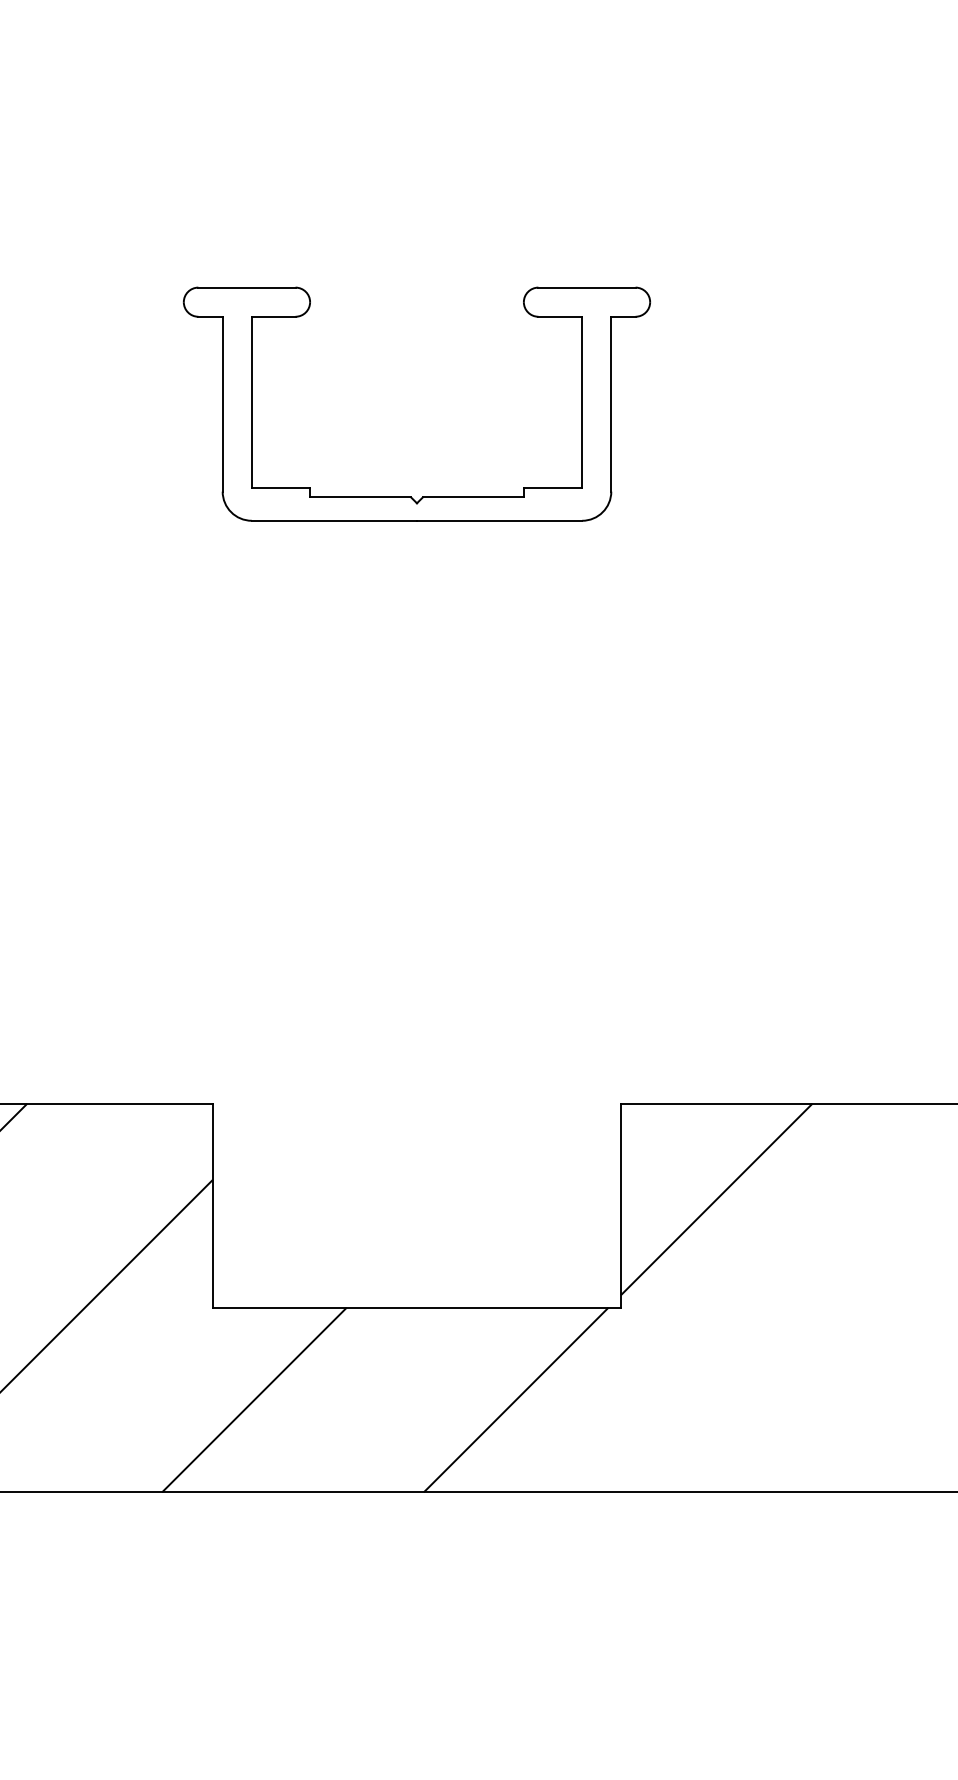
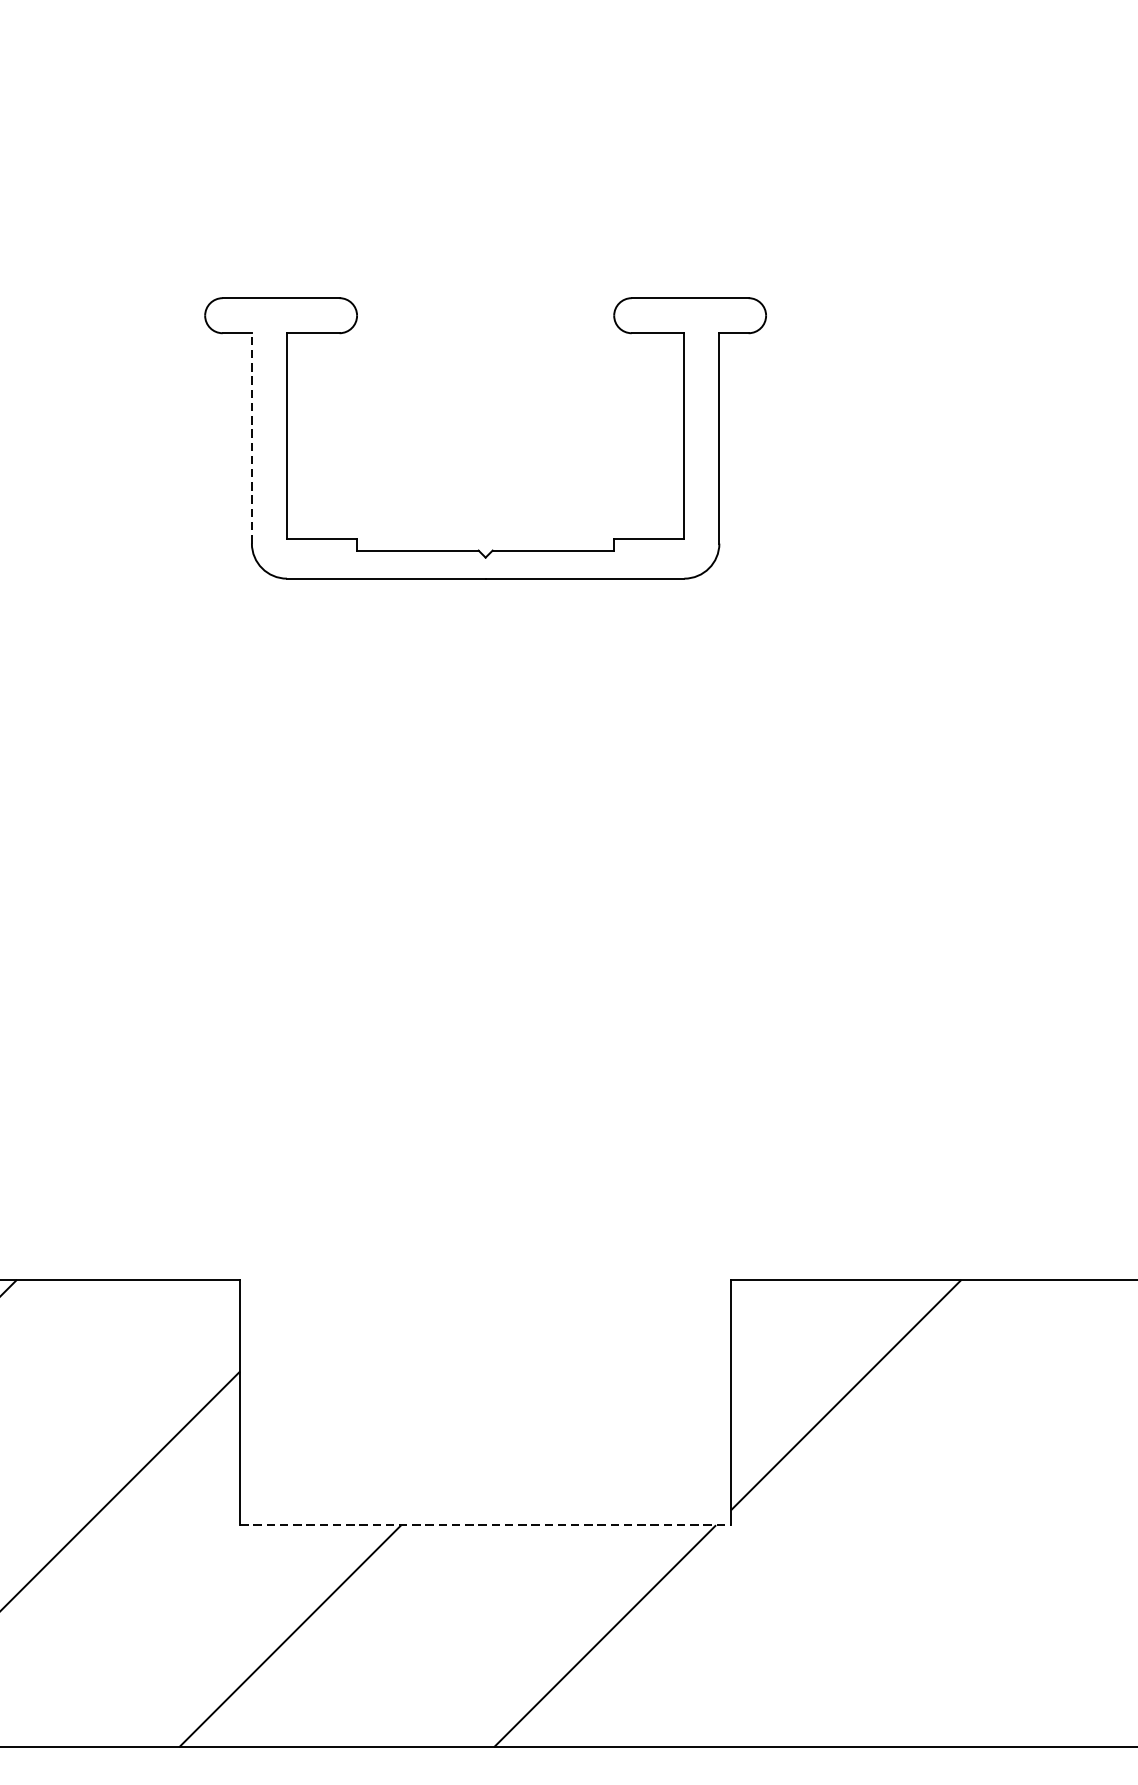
line: (222, 403) -> (251, 437), solid -> dashed
line: (417, 1307) -> (486, 1524), solid -> dashed

